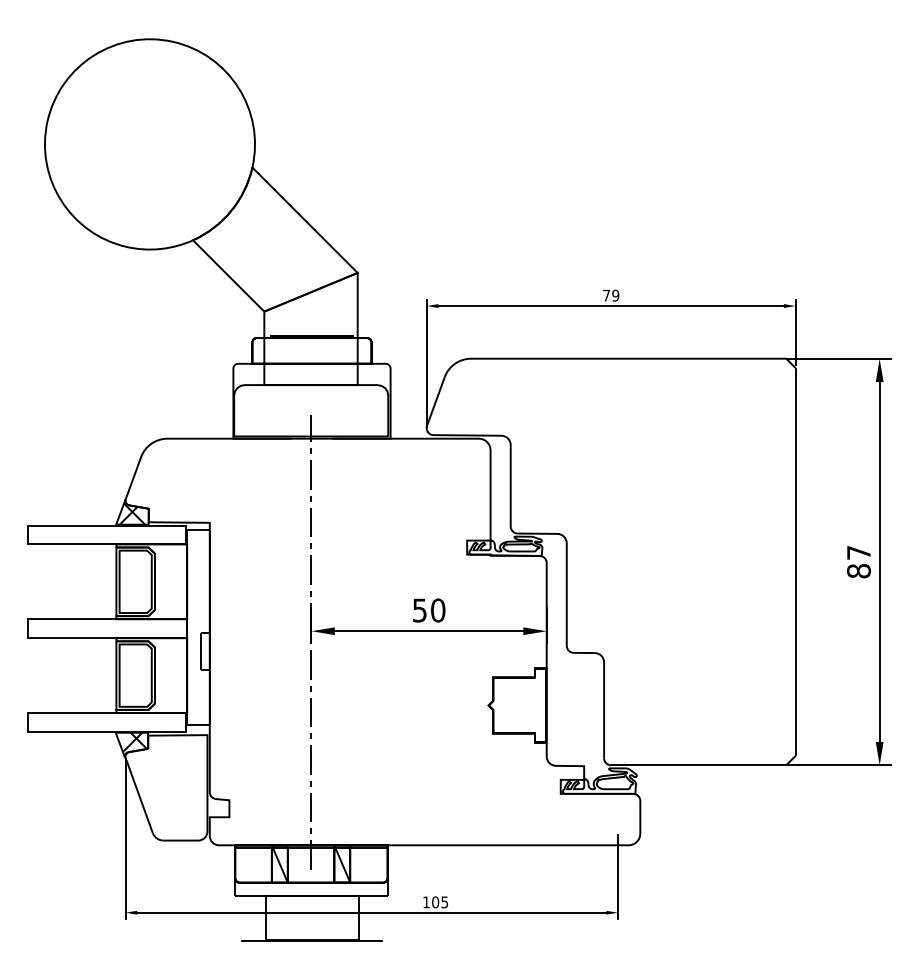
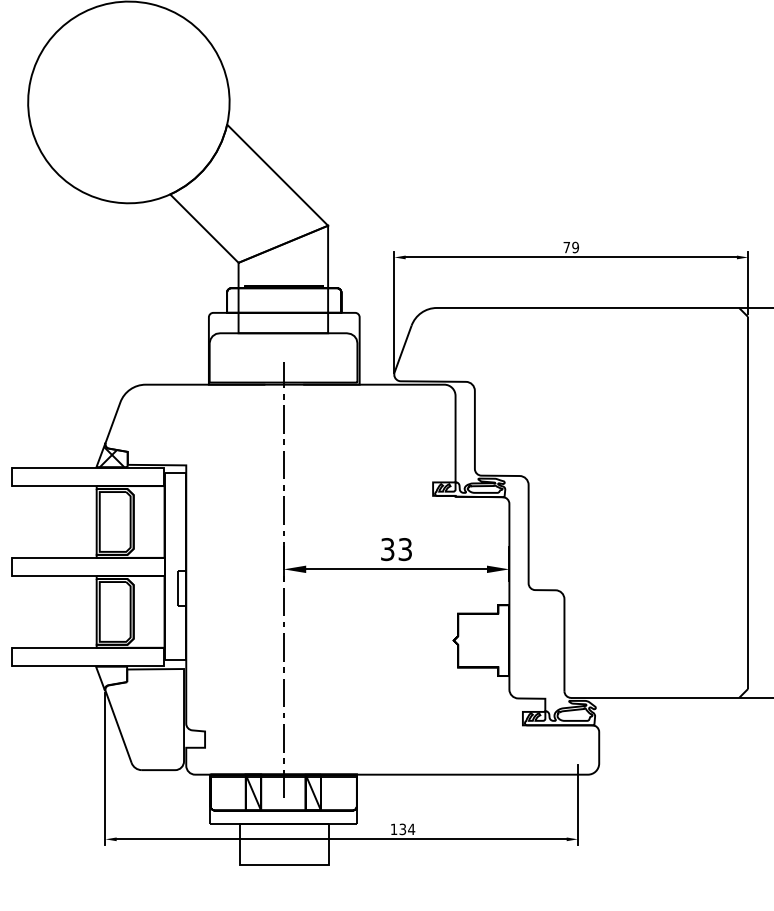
text: (429, 610) -> (396, 549), 50 -> 33
hatch: (134, 742) -> (114, 676), removed
text: (440, 902) -> (407, 829), 105 -> 134
line: (311, 940) -> (283, 865), removed

